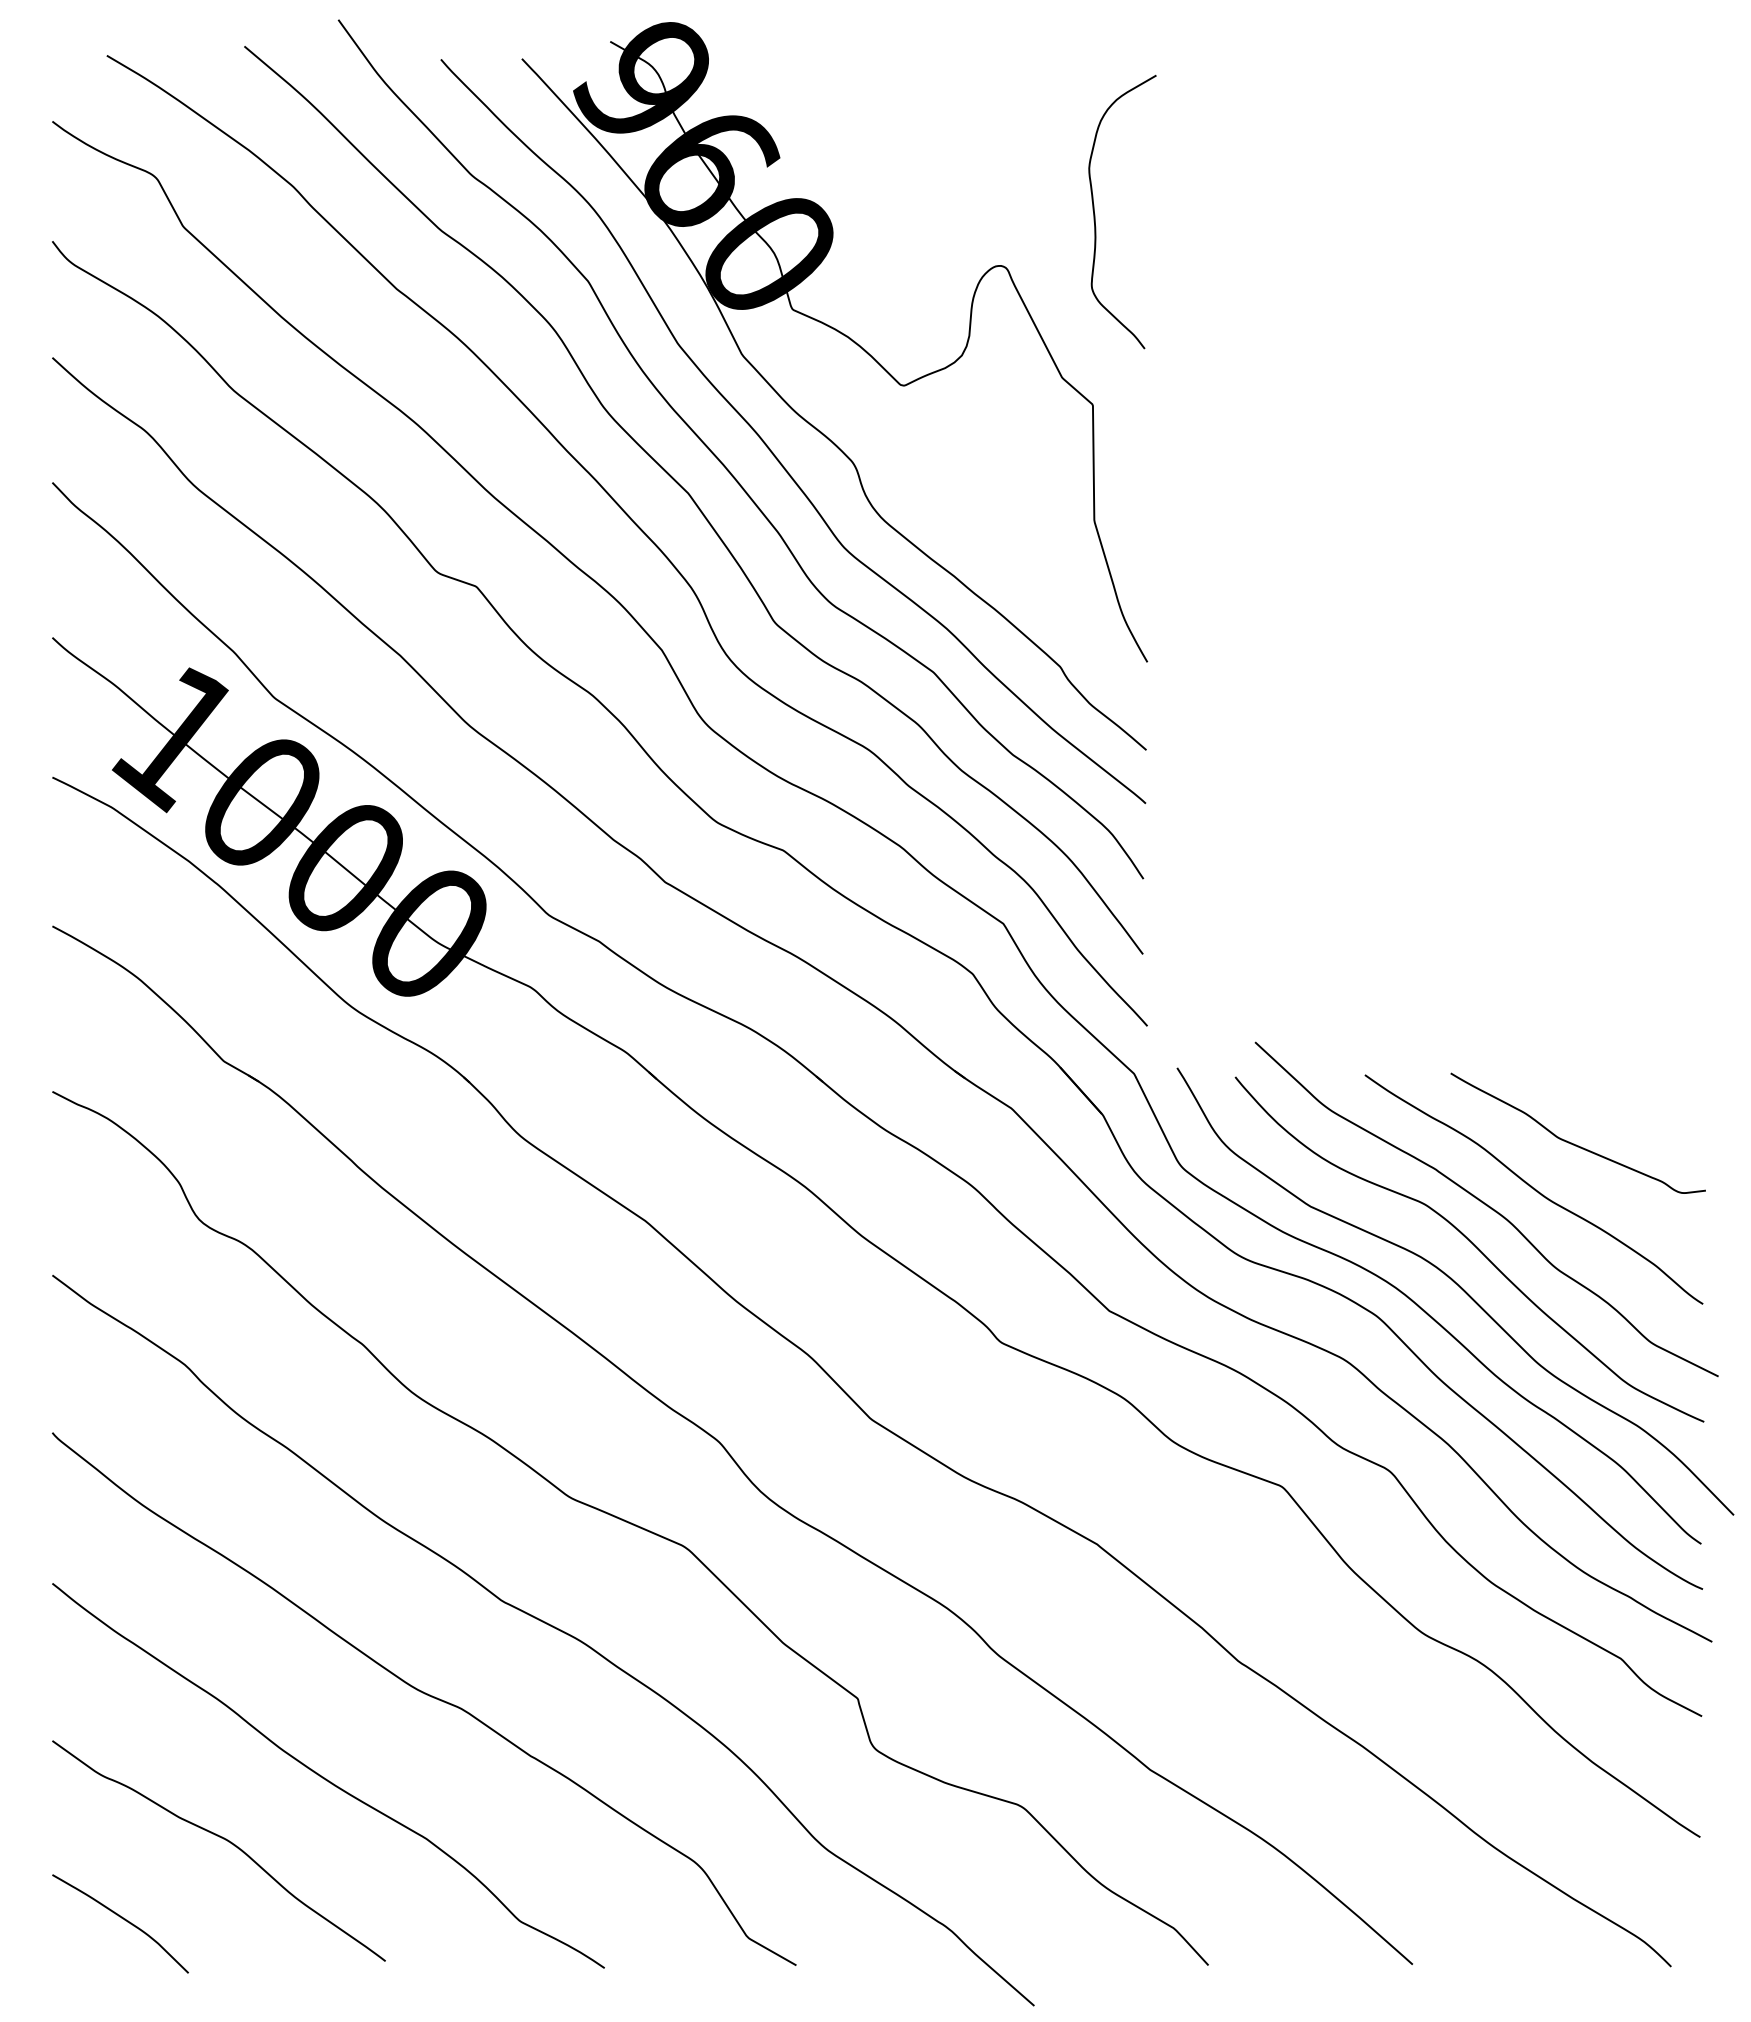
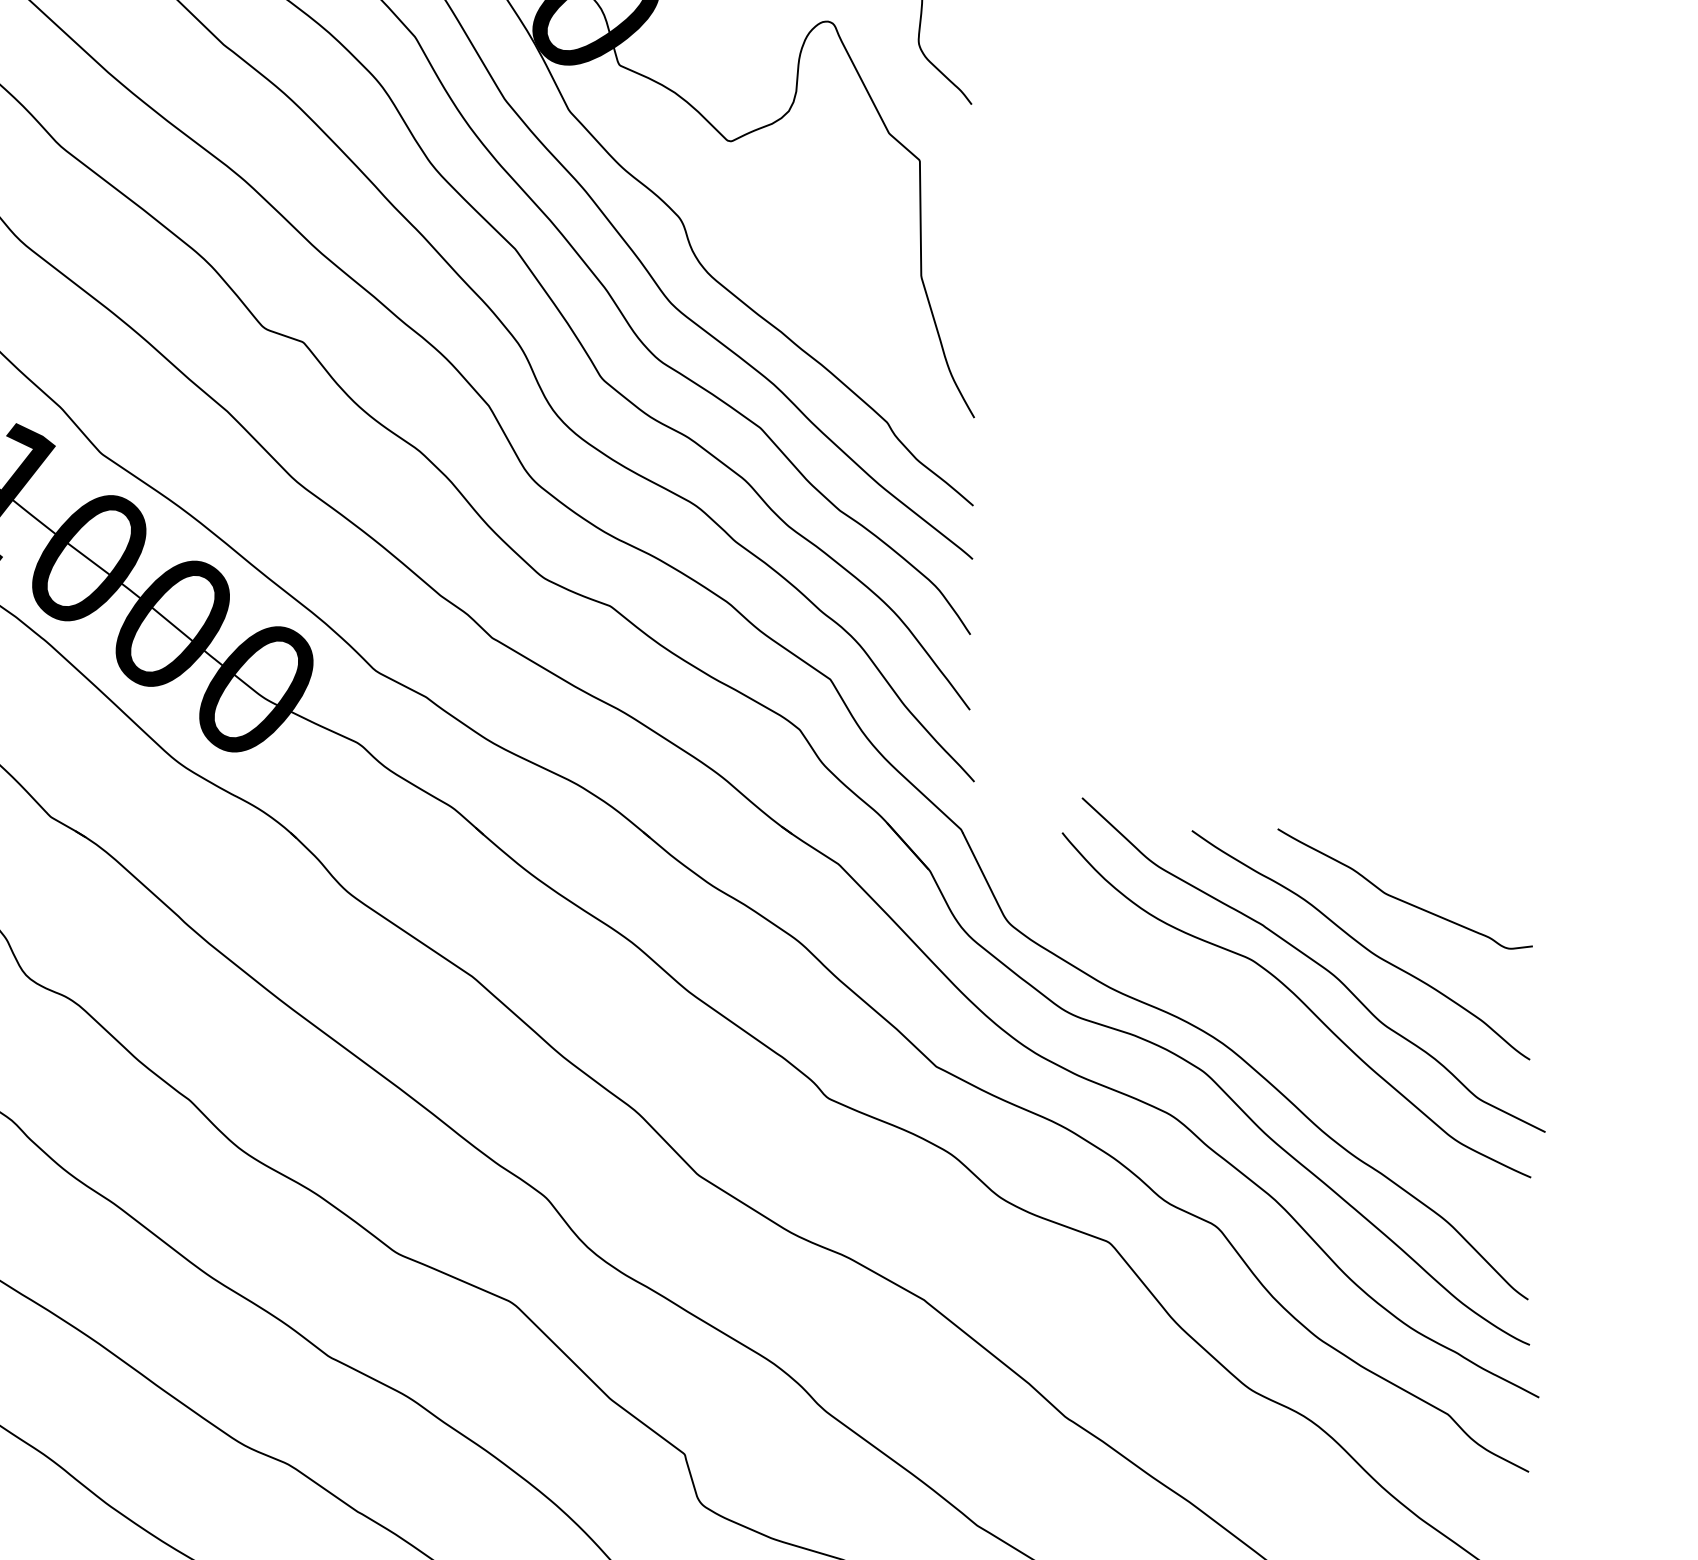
curve: (1459, 1287) -> (1286, 1043), removed

